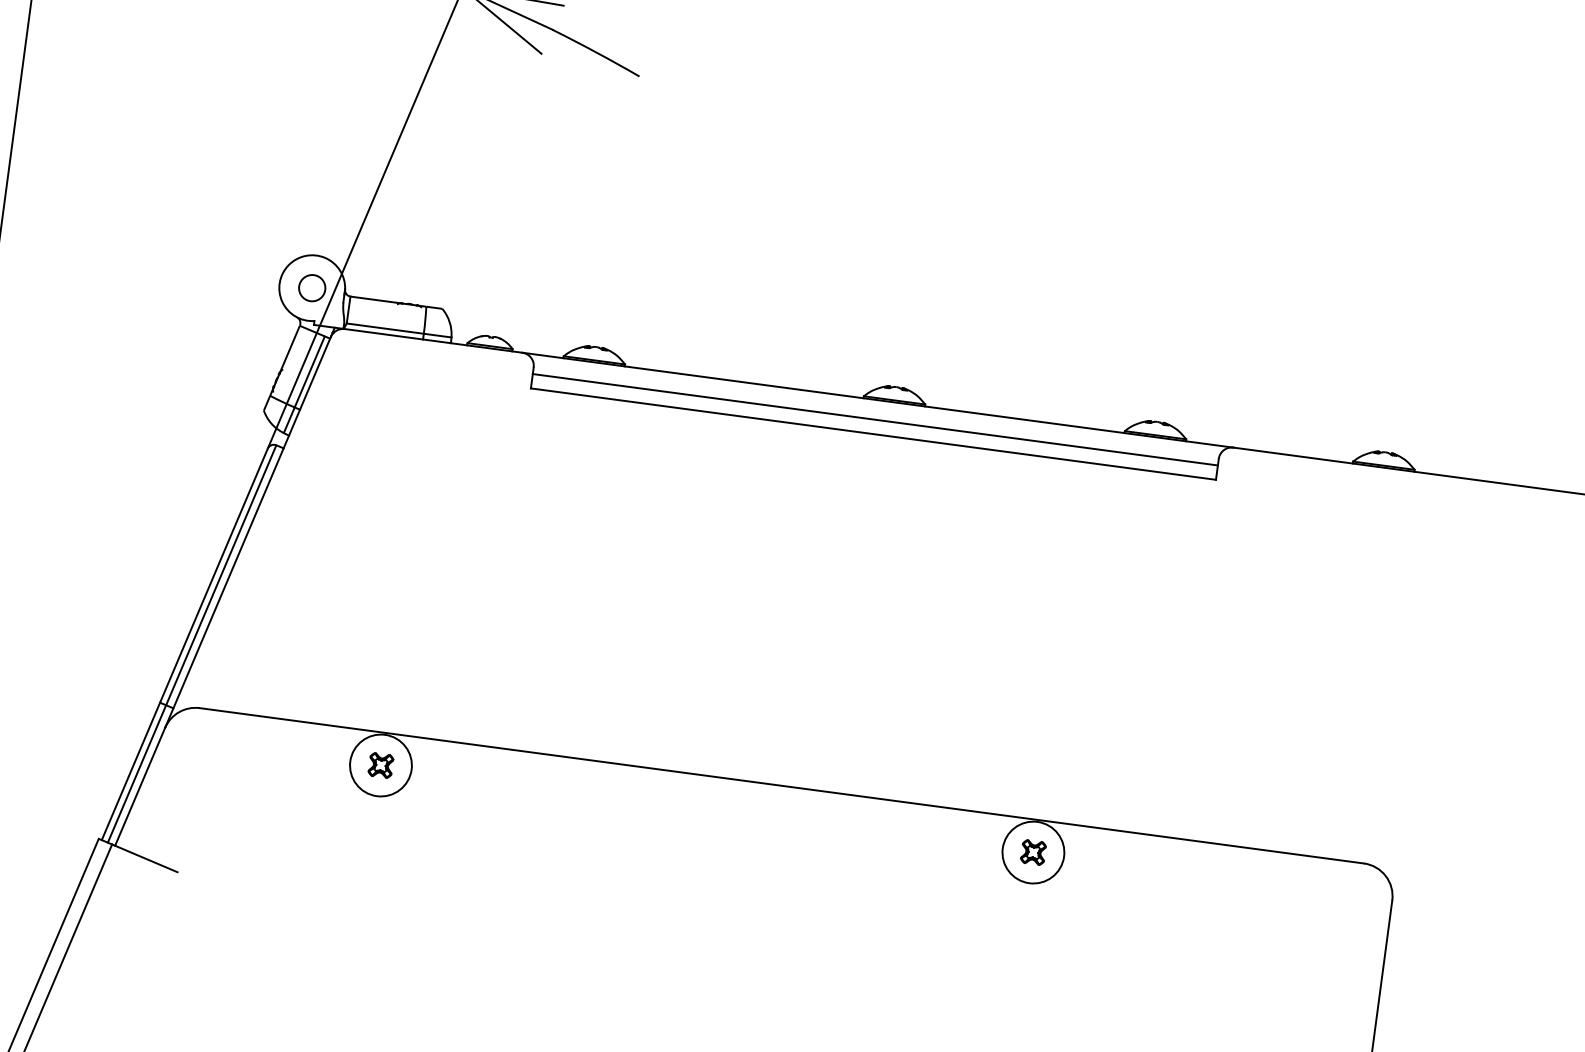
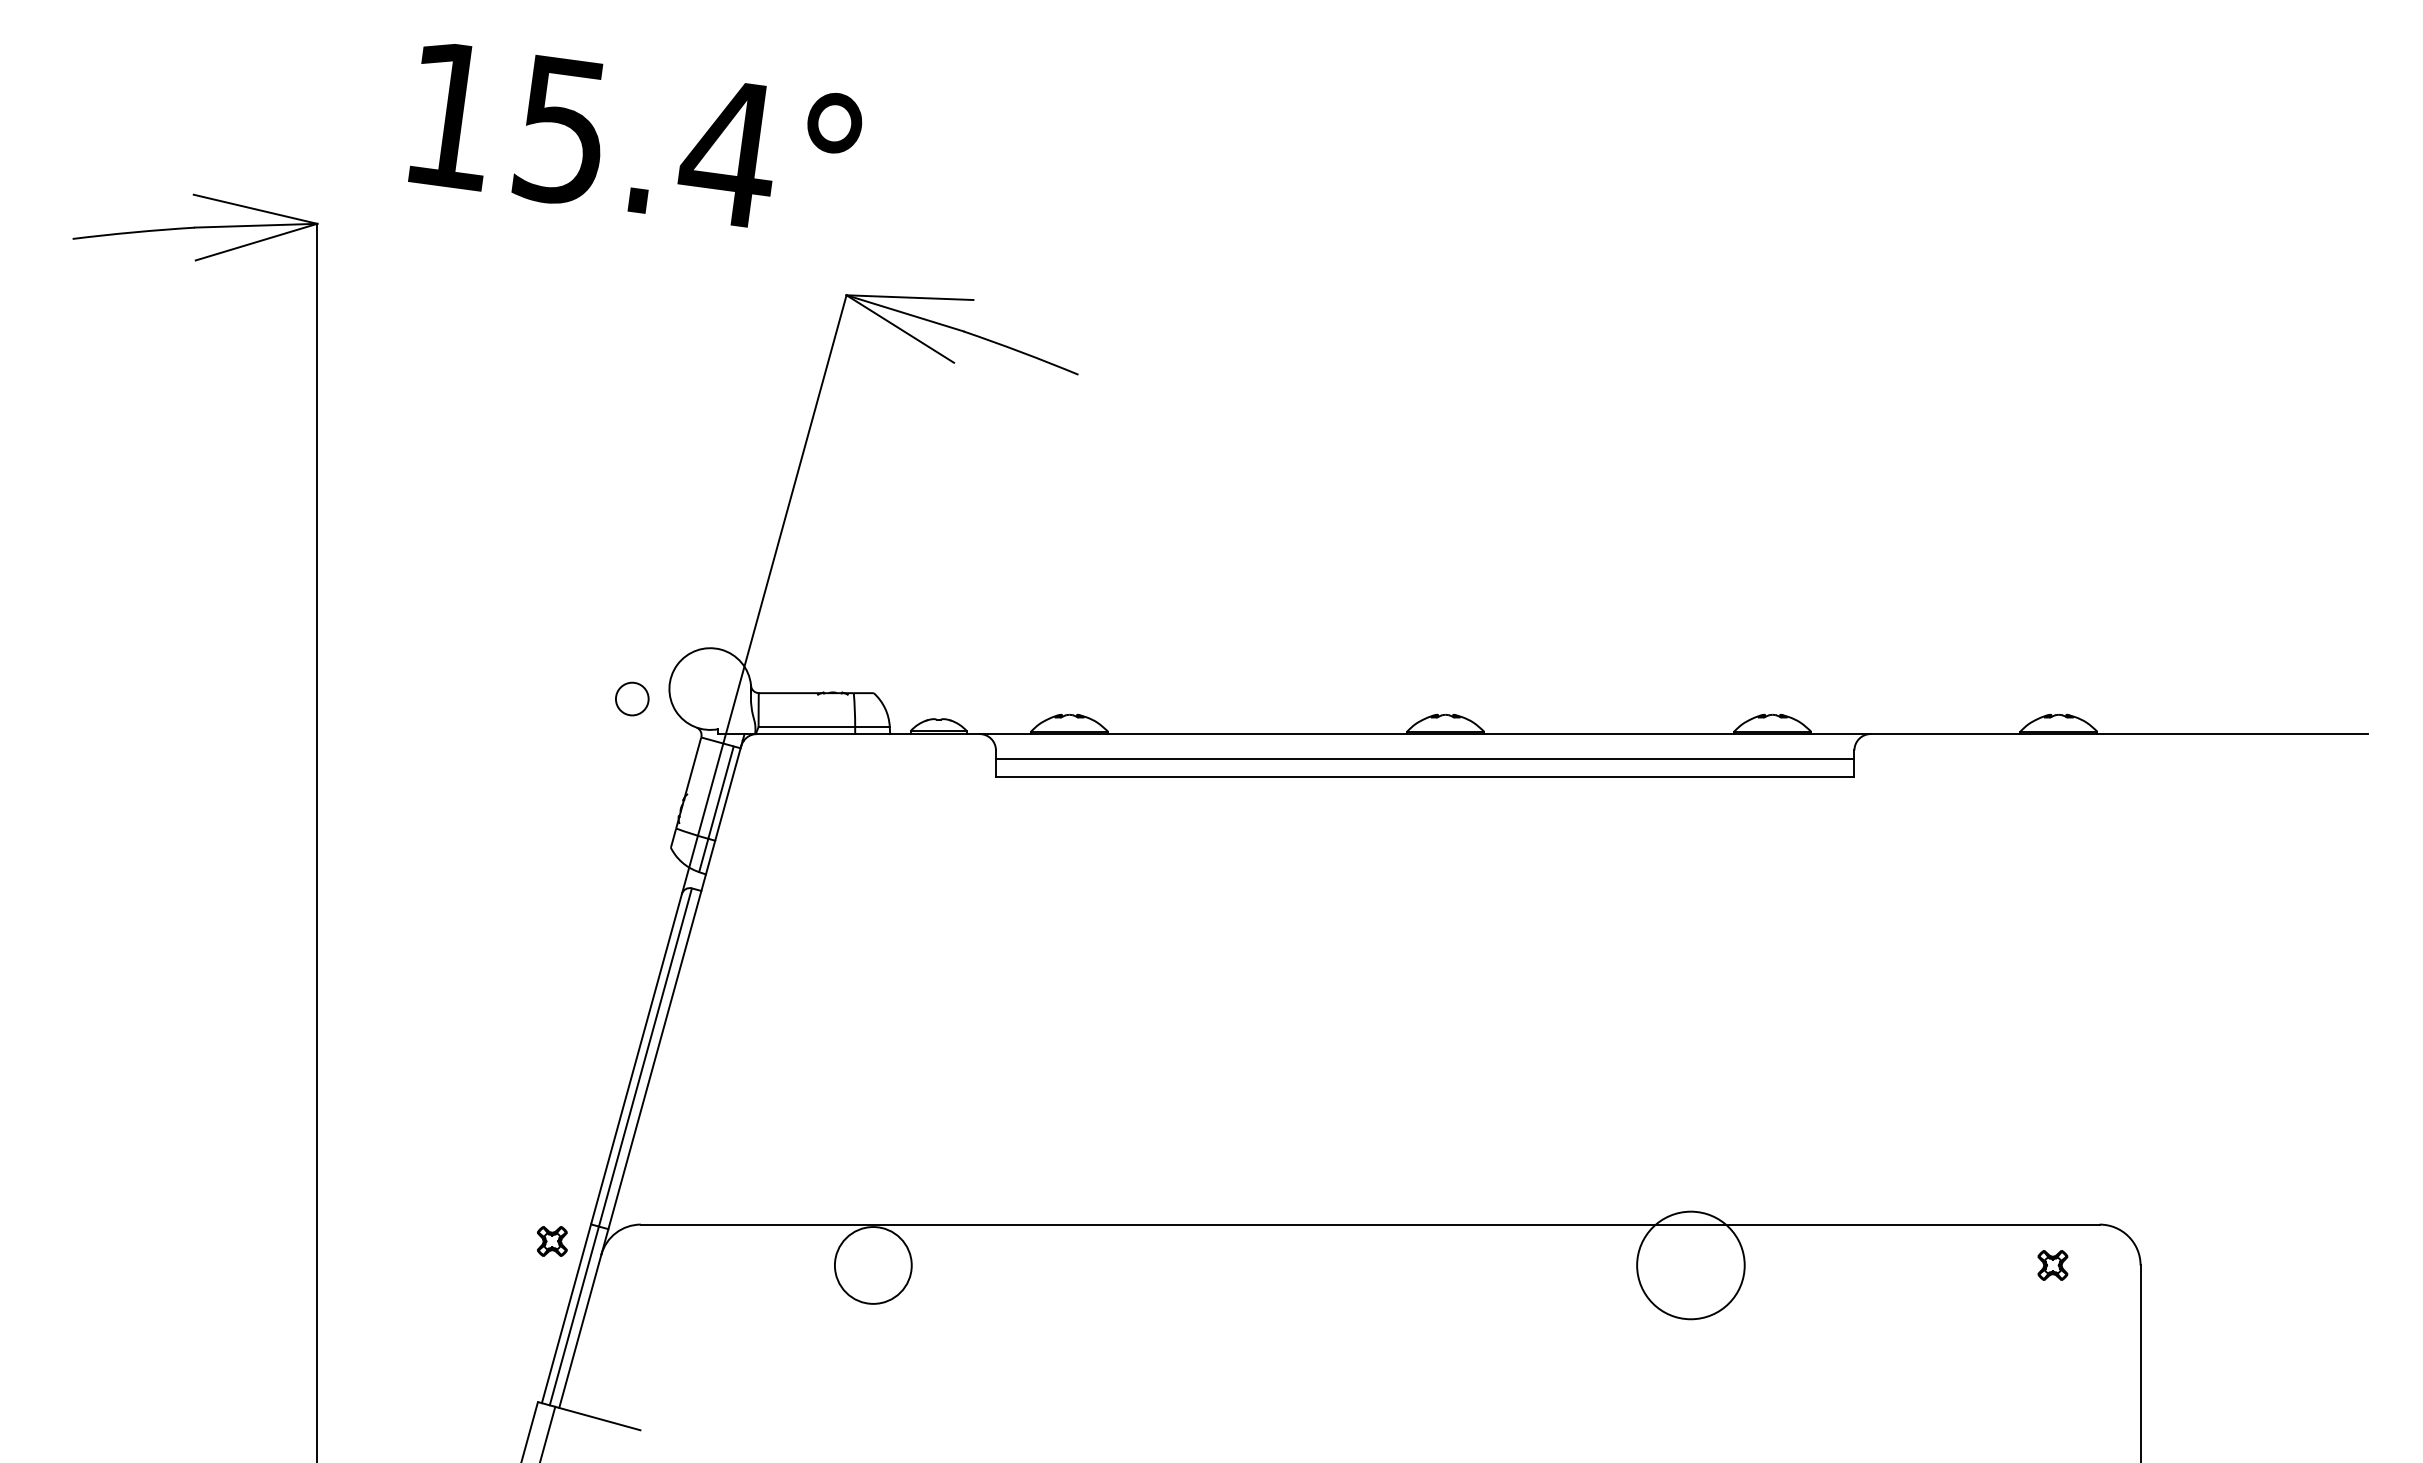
circle: (312, 287) -> (632, 698), moved
part: (381, 765) -> (552, 1241), moved
circle: (1033, 852) -> (1690, 1265), size x1.4
part: (1033, 852) -> (2052, 1265), moved

